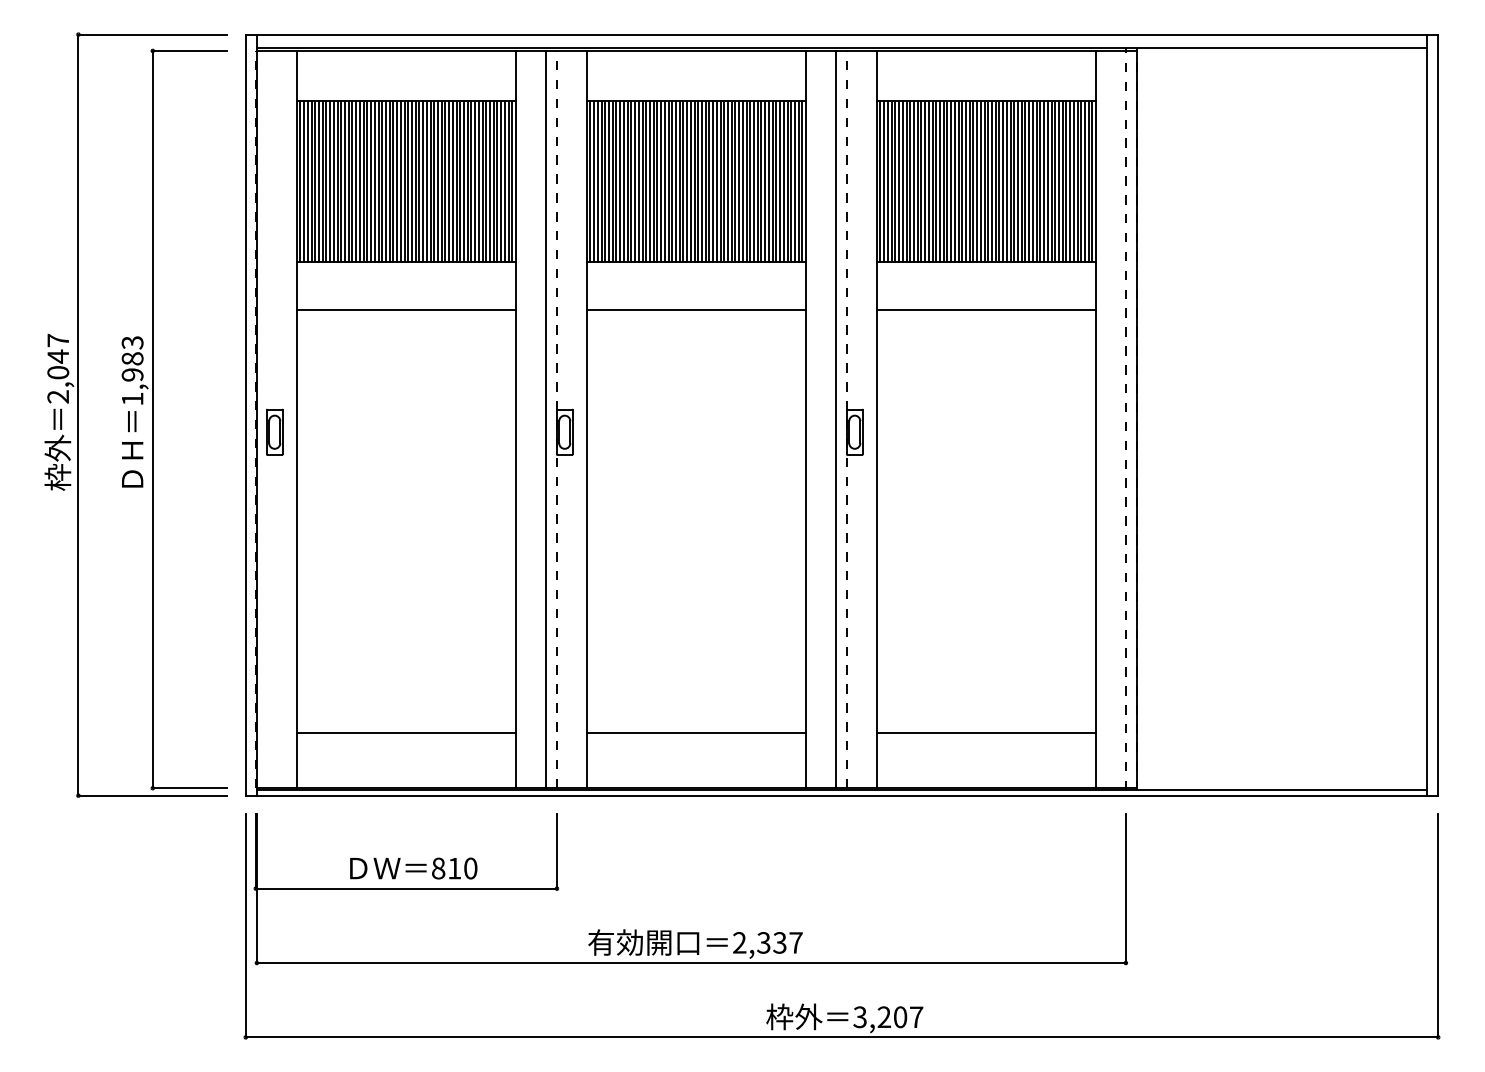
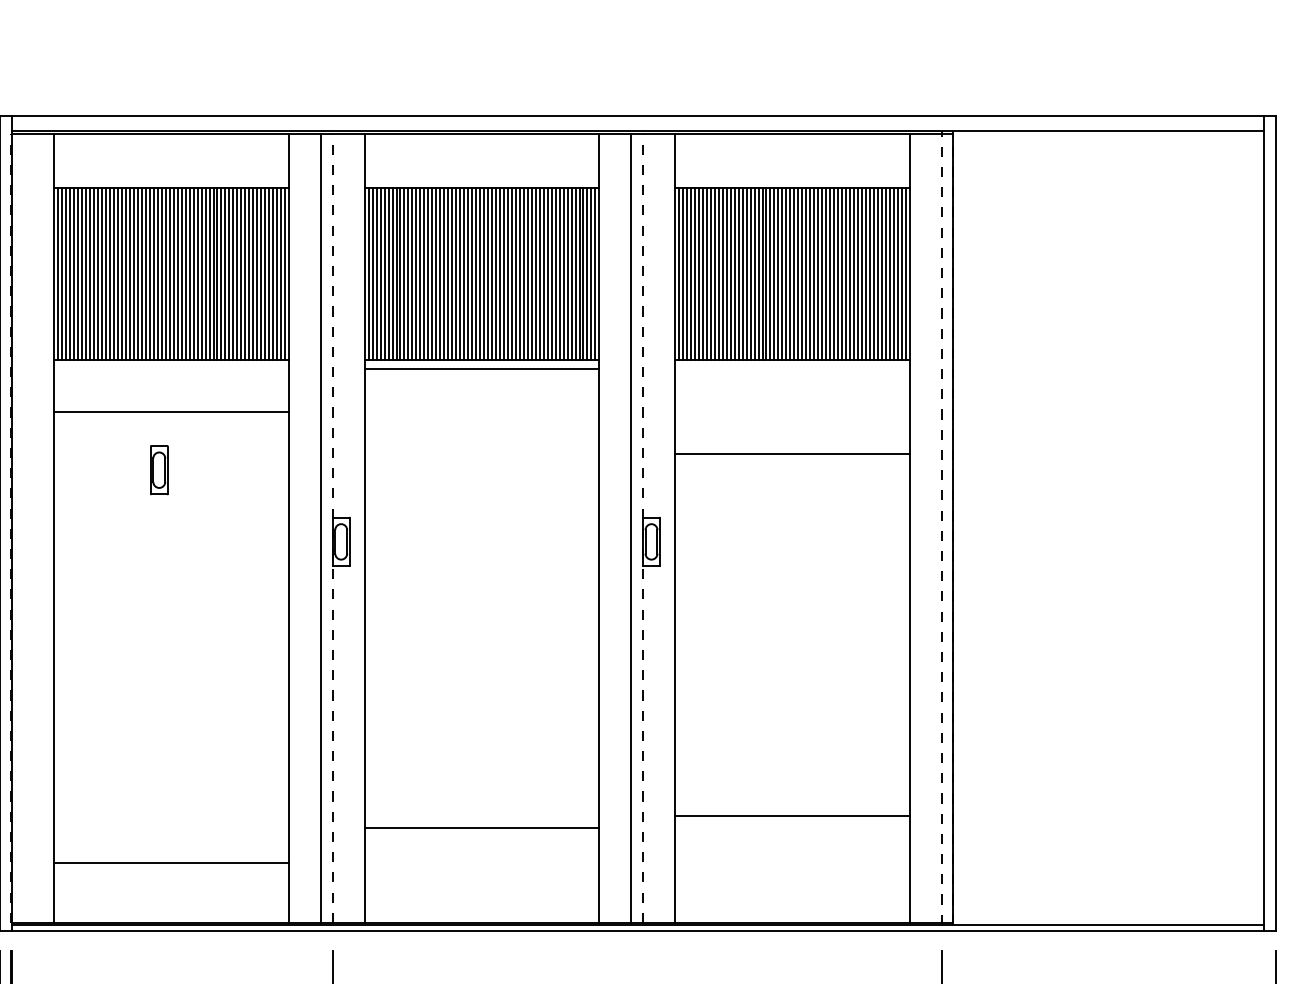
line: (696, 310) -> (482, 368), moved
line: (986, 310) -> (792, 454), moved
part: (274, 431) -> (159, 469), moved
line: (696, 732) -> (482, 827), moved
line: (986, 732) -> (792, 816), moved

